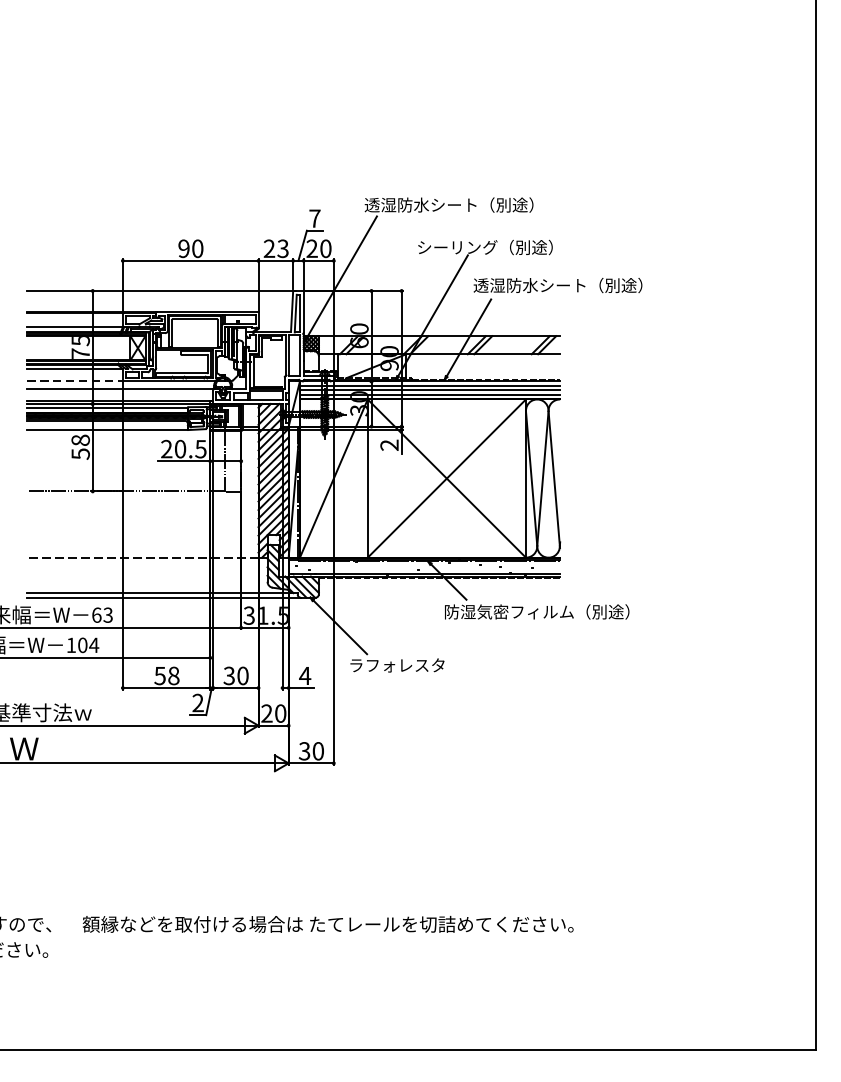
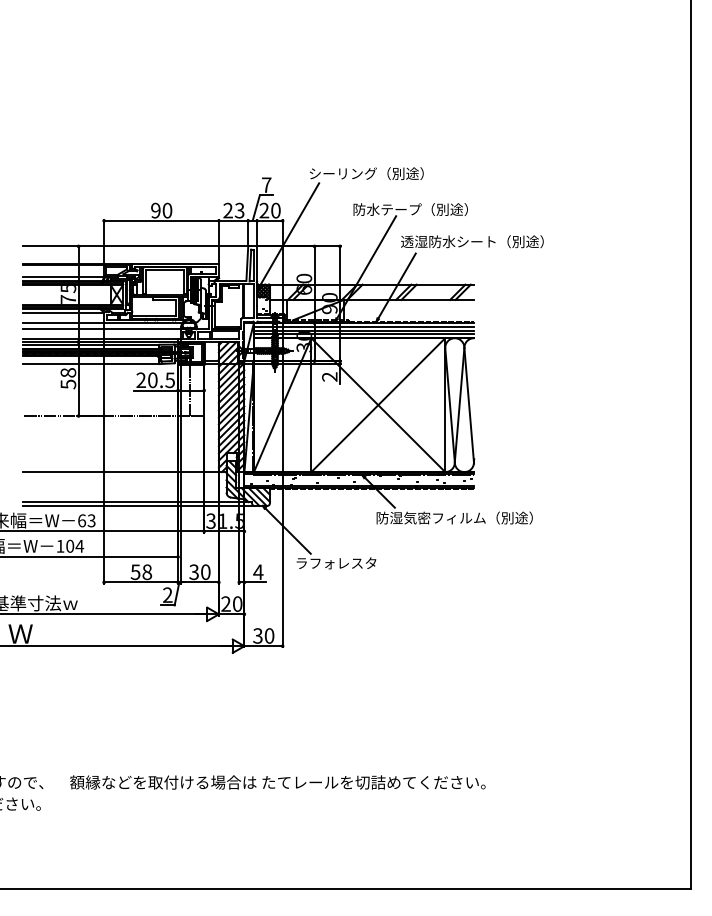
text: (448, 204) -> (379, 173), 透湿防水シート（別途） -> シーリング（別途）
text: (457, 247) -> (387, 209), シーリング（別途） -> 防水テープ（別途）
line: (74, 380) -> (63, 322), dashed -> solid
line: (143, 558) -> (121, 472), dashed -> solid

